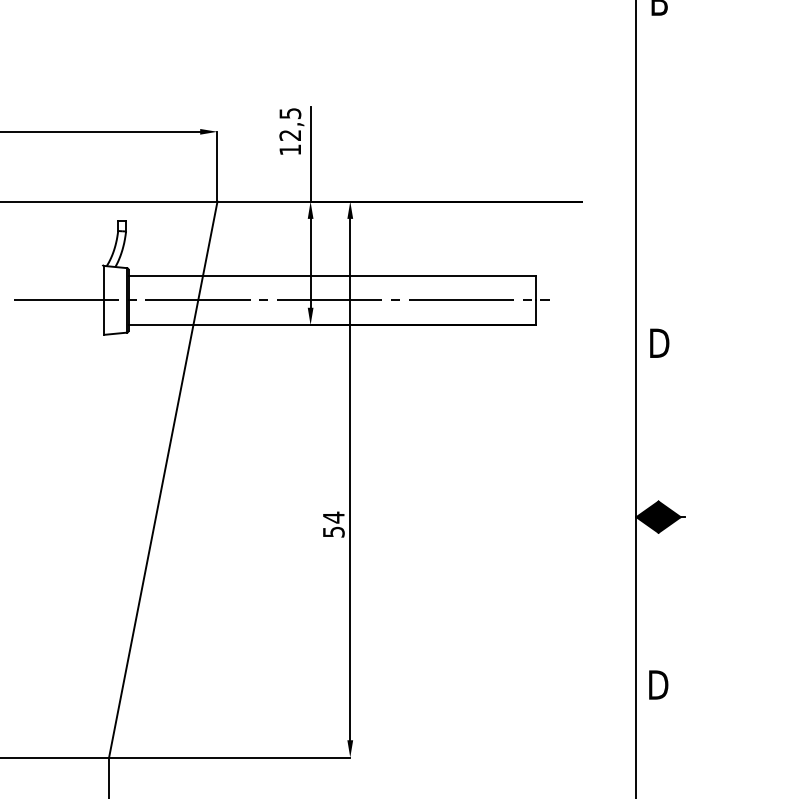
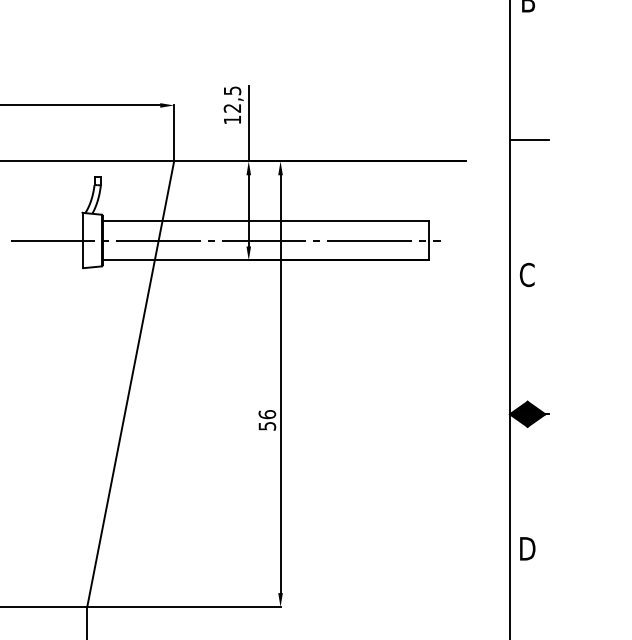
line: (659, 175) -> (528, 140), added
text: (658, 342) -> (527, 274), D -> C
text: (333, 517) -> (267, 414), 54 -> 56

